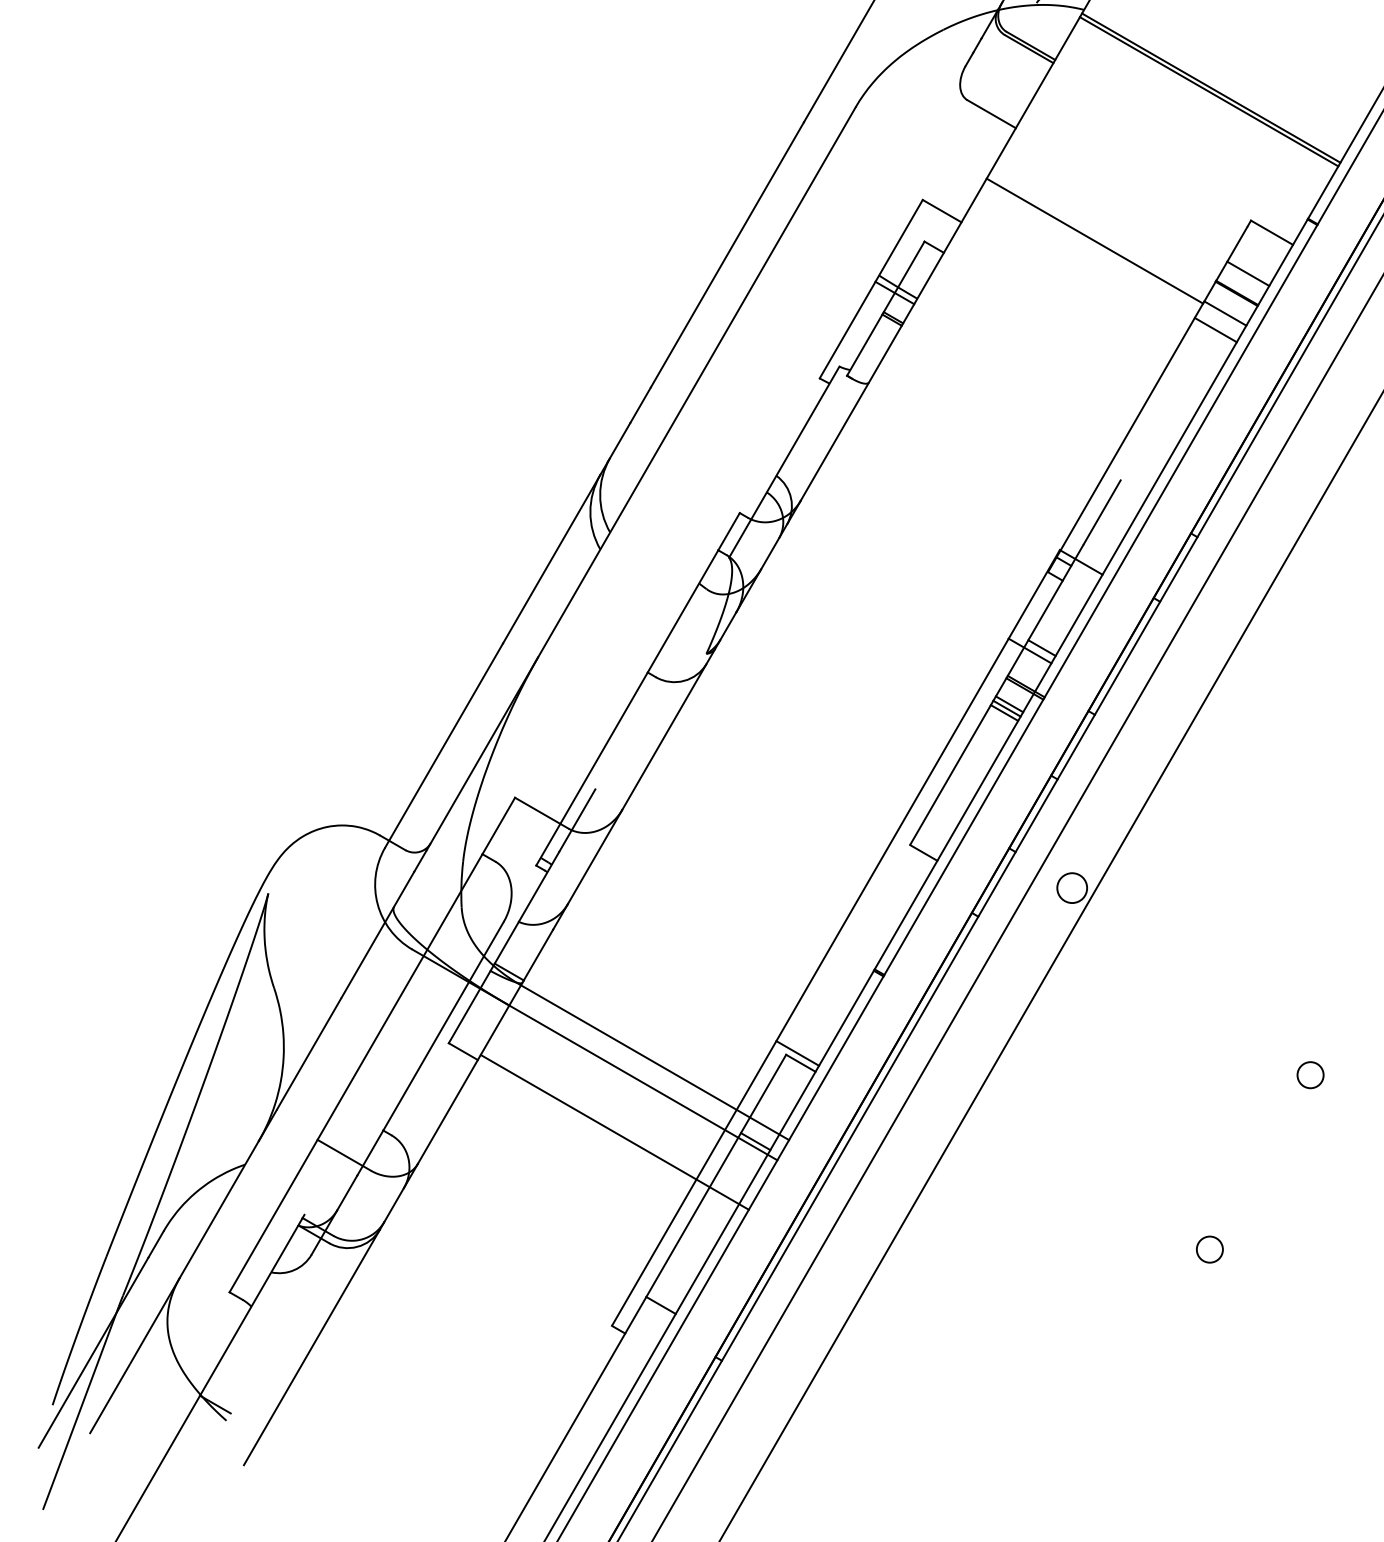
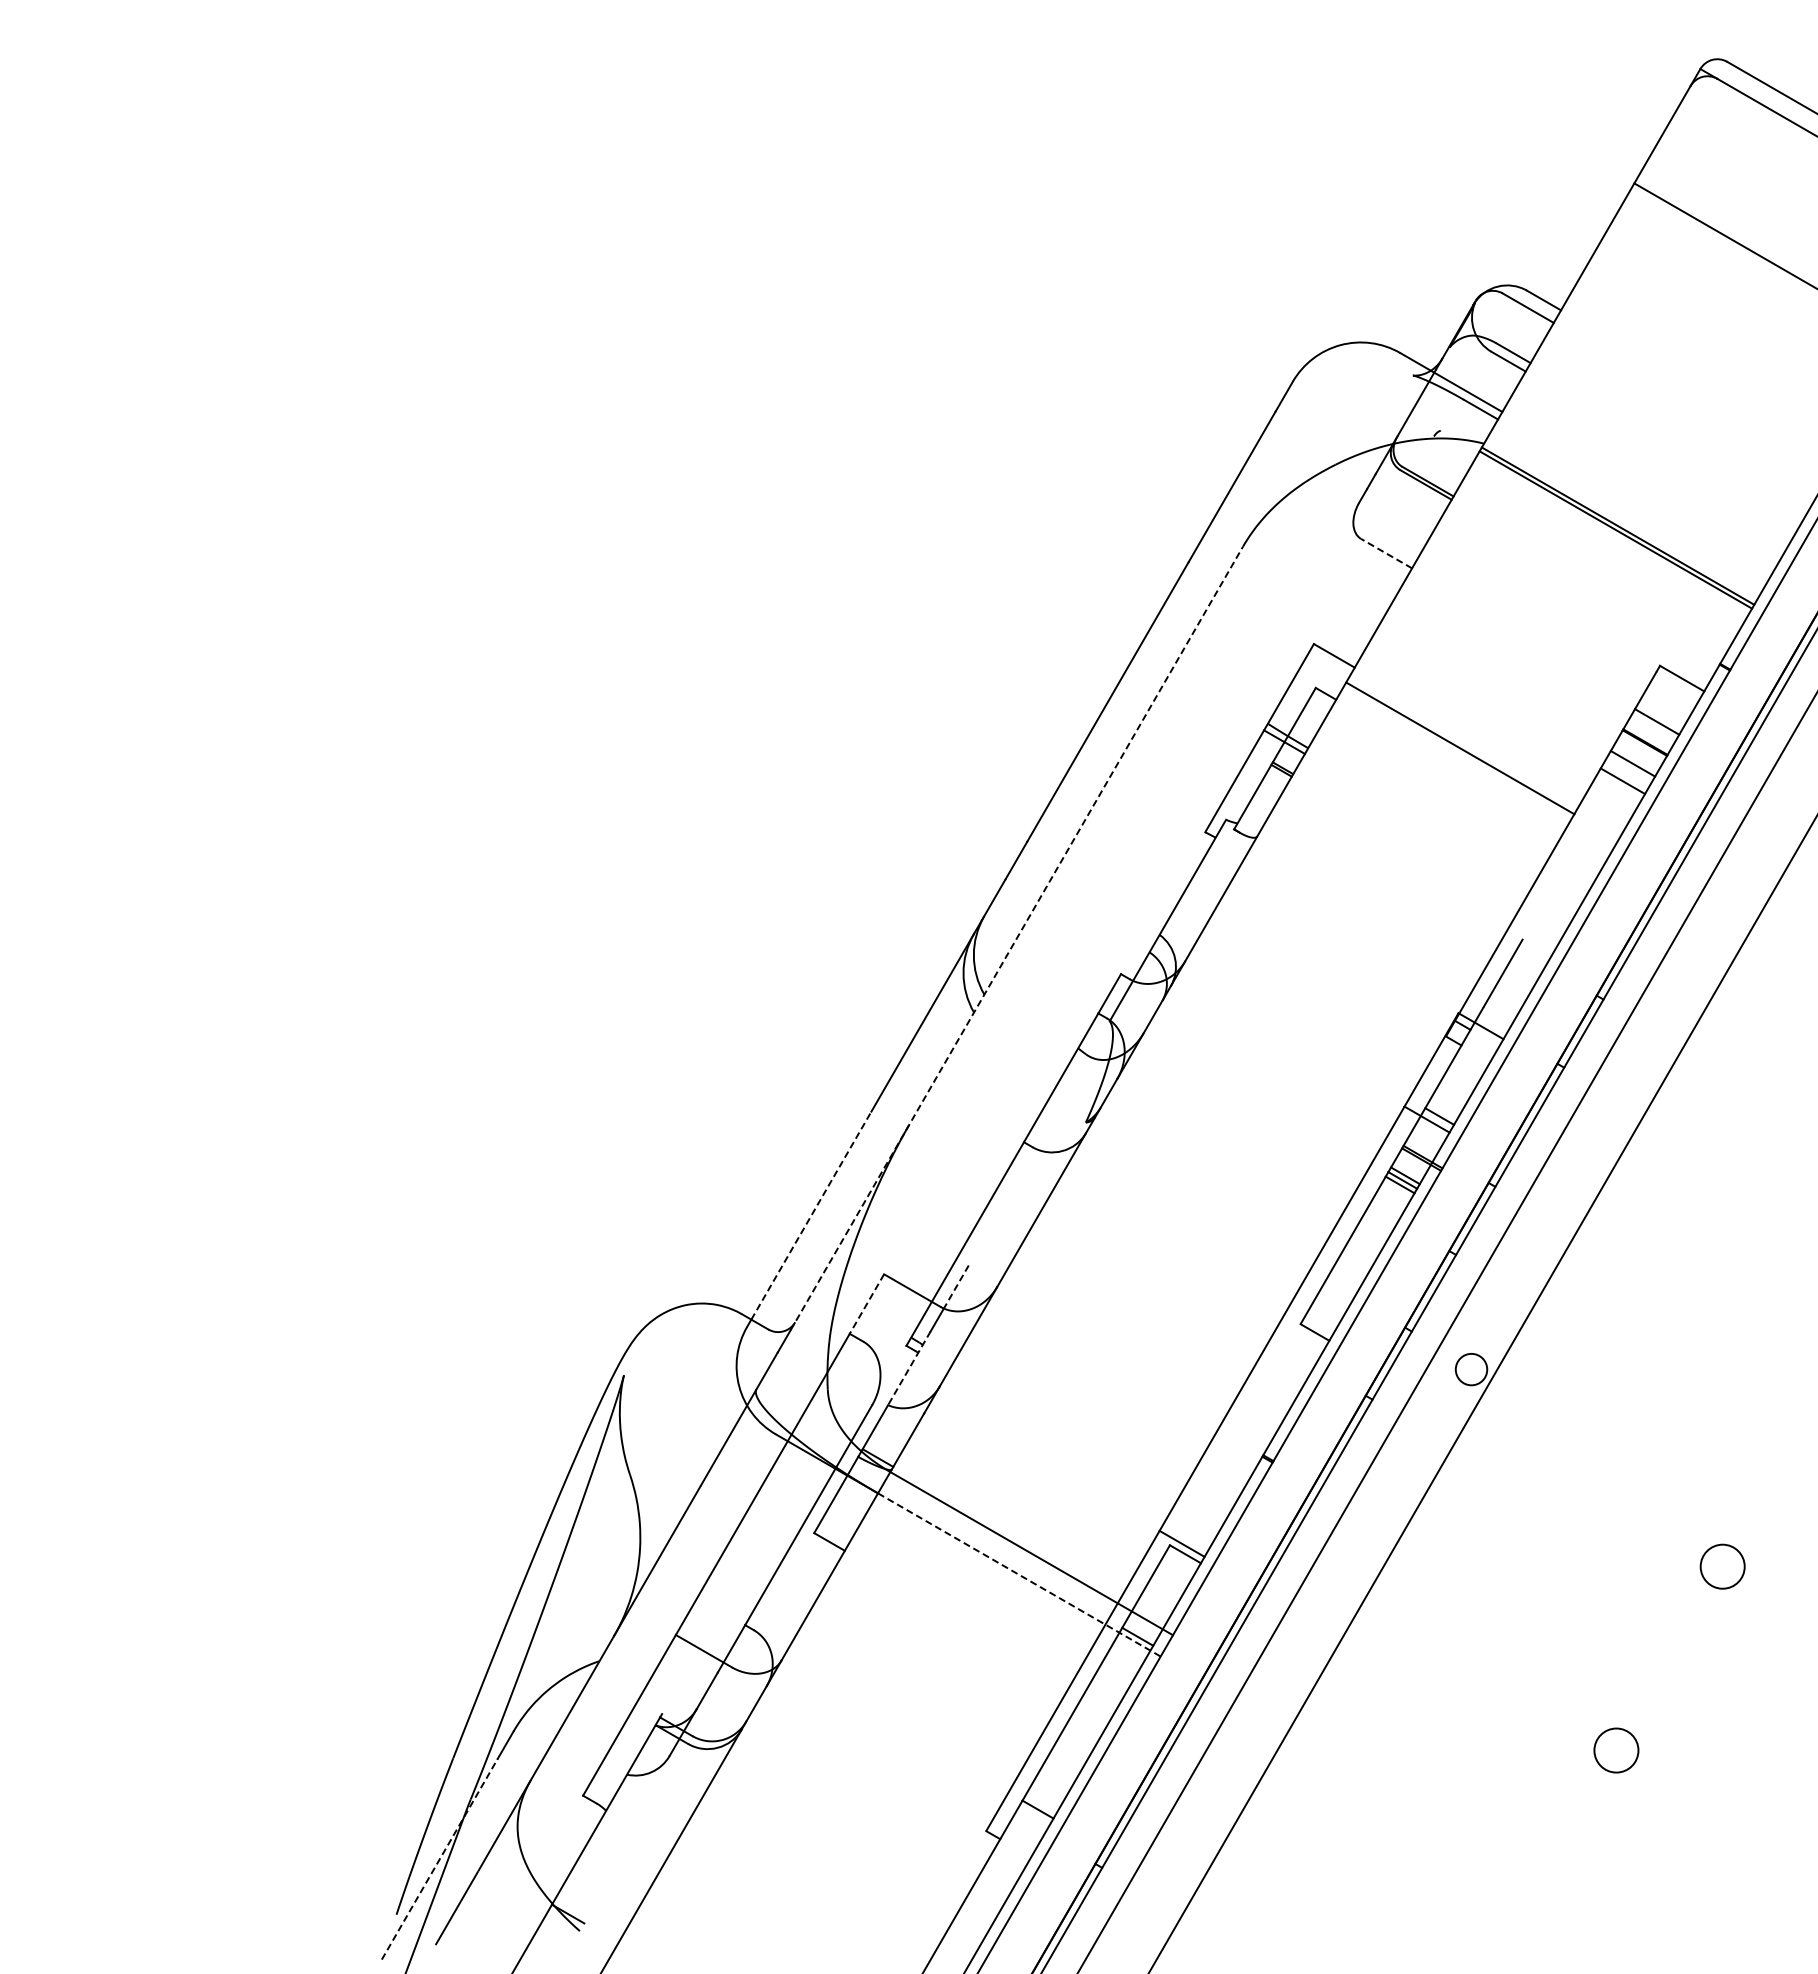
line: (991, 114) -> (1386, 553), solid -> dashed
line: (1094, 241) -> (1460, 748), moved
line: (641, 478) -> (1017, 937), solid -> dashed
line: (446, 741) -> (811, 1215), solid -> dashed
line: (583, 810) -> (956, 1287), solid -> dashed
line: (498, 826) -> (866, 1304), solid -> dashed
line: (539, 887) -> (909, 1368), solid -> dashed
circle: (1310, 1074) -> (1722, 1566), size x1.6
line: (643, 1083) -> (1019, 1575), solid -> dashed
line: (614, 1131) -> (988, 1626), removed
circle: (1209, 1249) -> (1616, 1750), size x1.6
line: (93, 1352) -> (439, 1859), solid -> dashed

